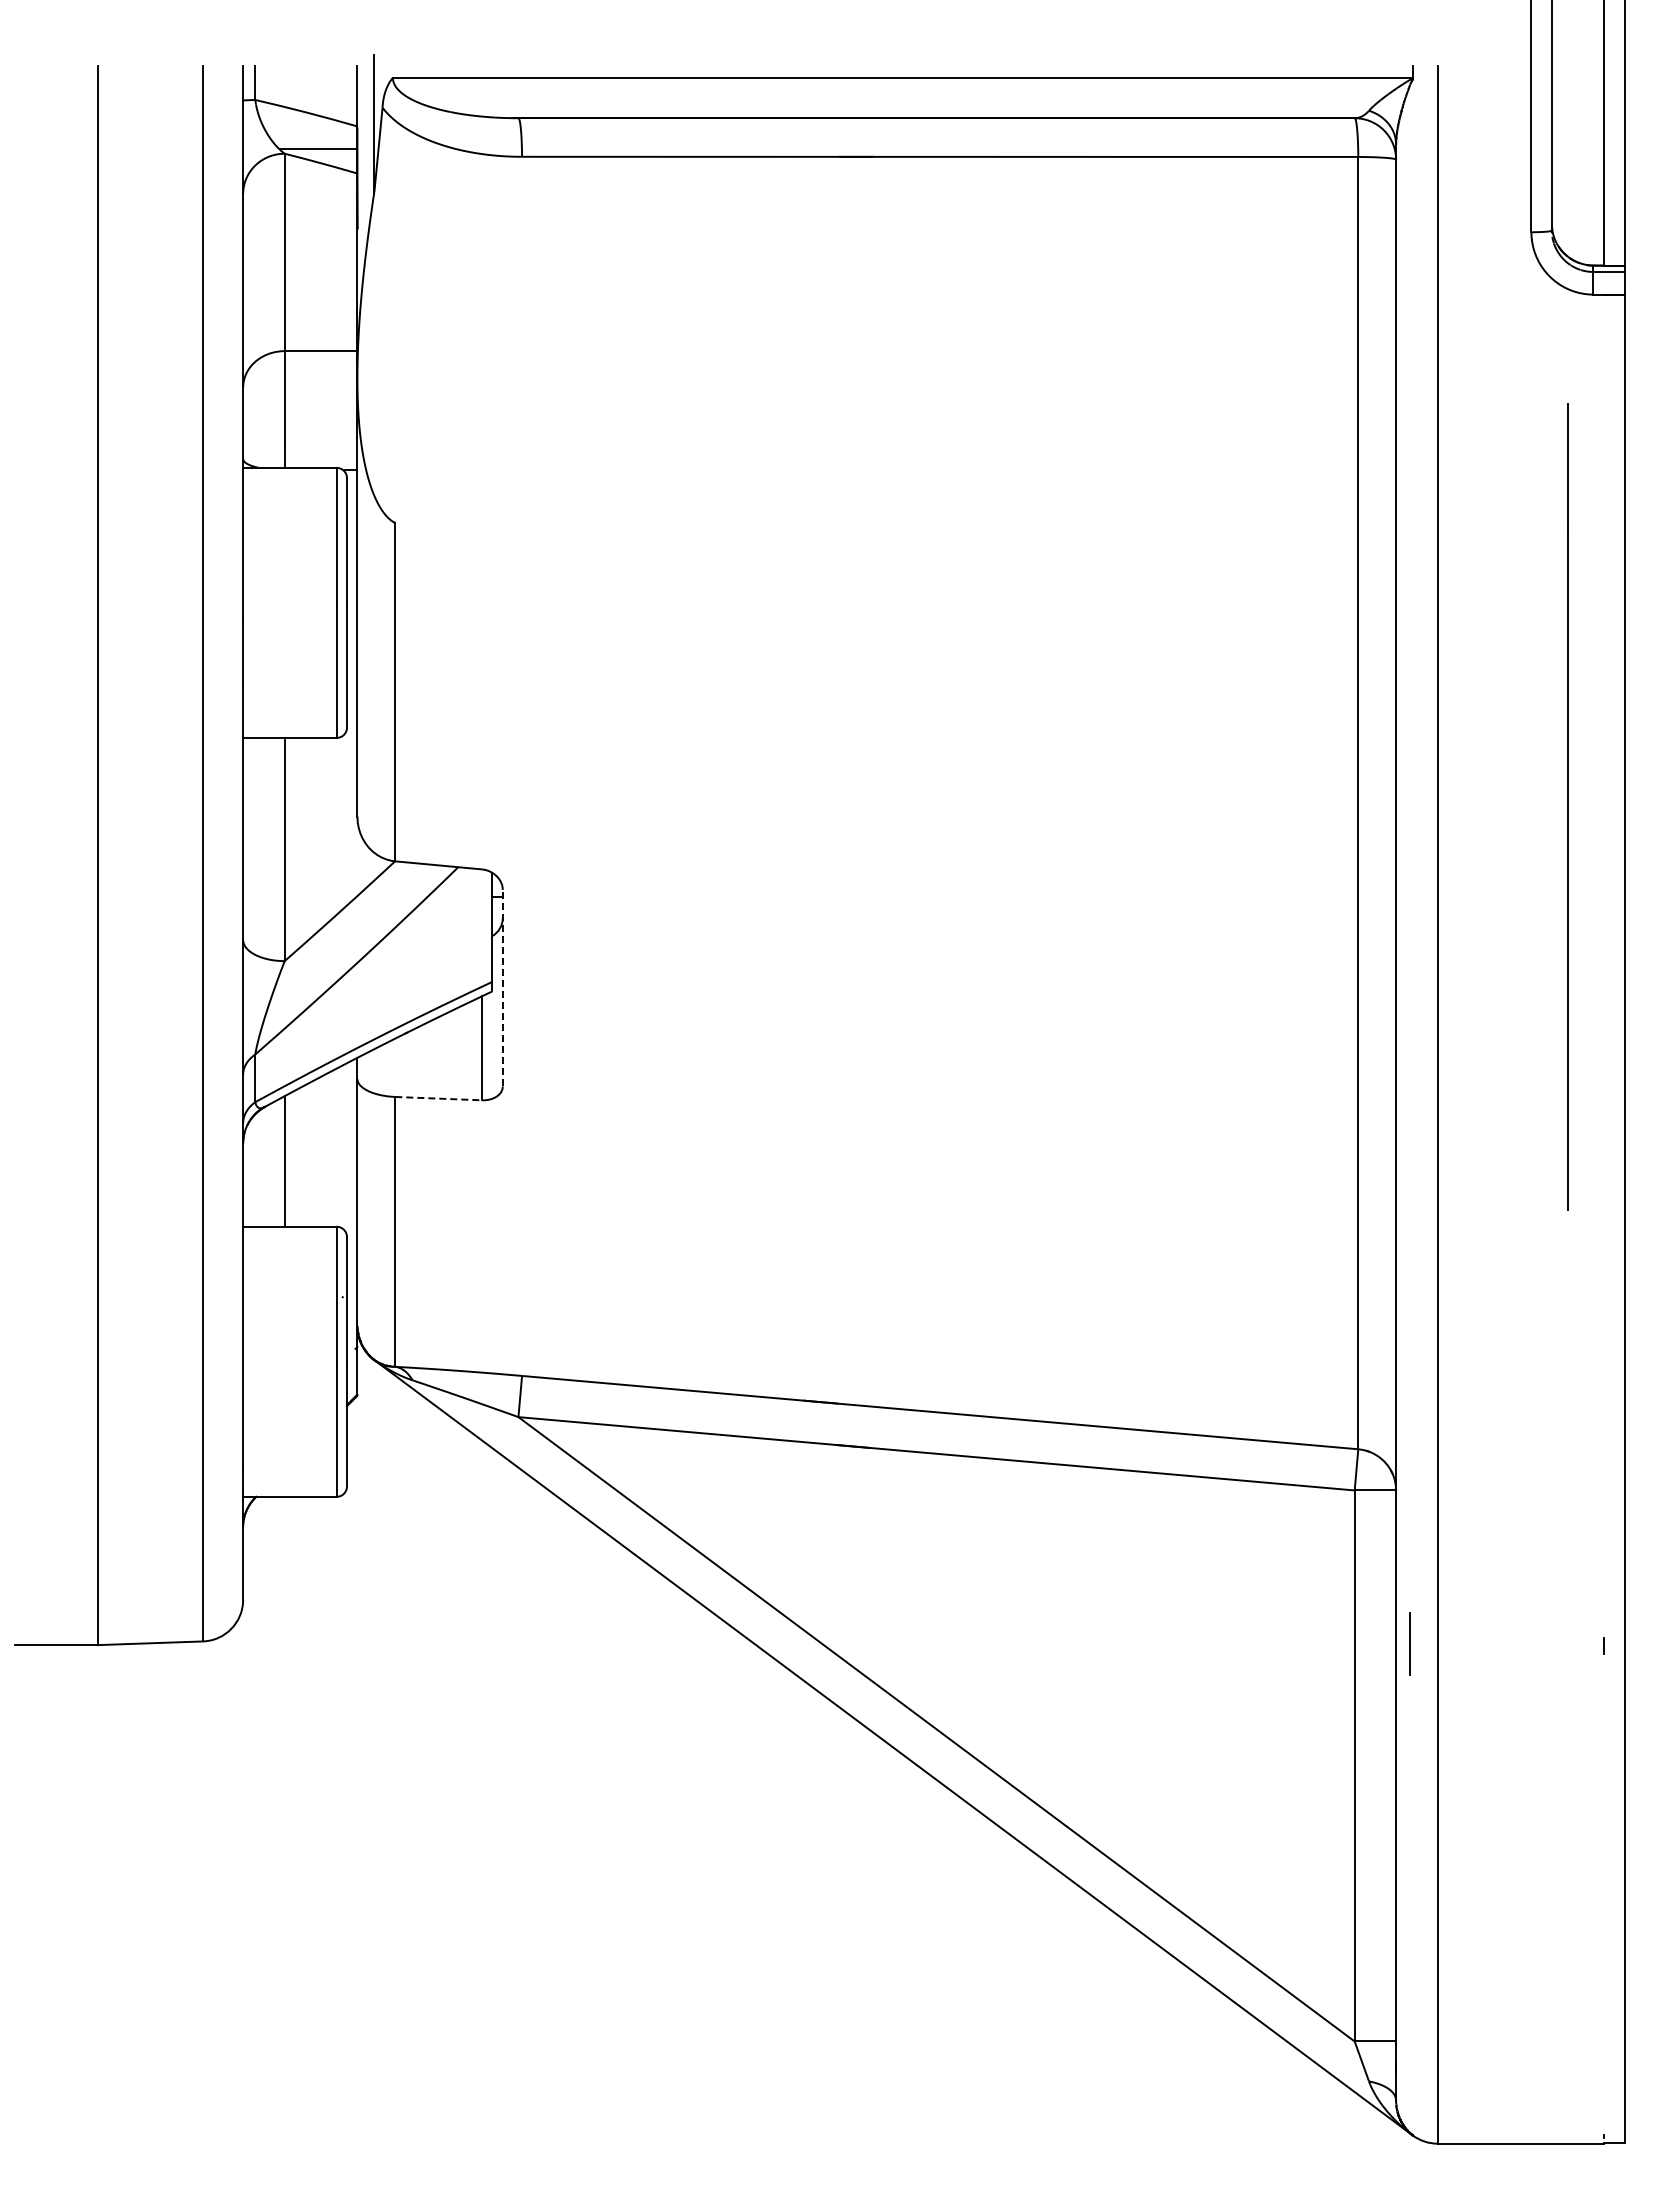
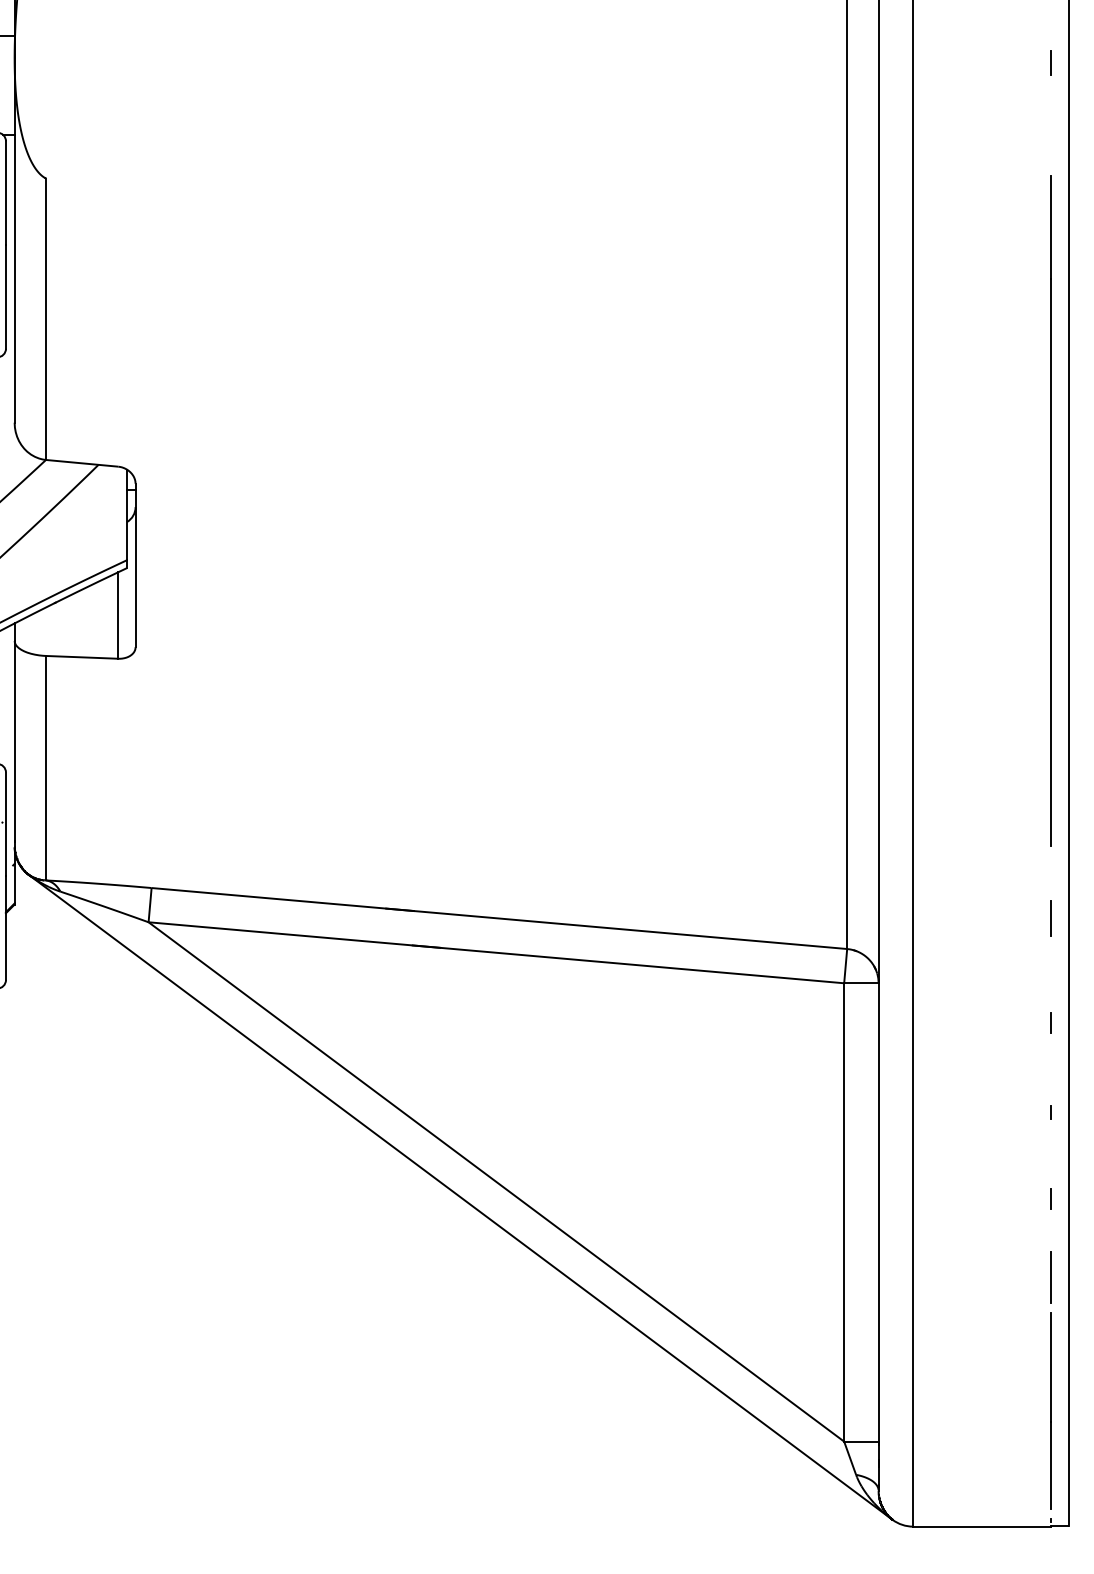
line: (1603, 384) -> (1051, 63), added
line: (1567, 806) -> (1051, 510), moved
line: (502, 987) -> (135, 564), dashed -> solid
line: (438, 1098) -> (82, 657), dashed -> solid
line: (1603, 1412) -> (1051, 918), added
line: (1603, 1537) -> (1051, 1022), added
line: (1409, 1643) -> (1051, 1276), moved
line: (1603, 1750) -> (1051, 1199), added
line: (1603, 2004) -> (1051, 1410), added

